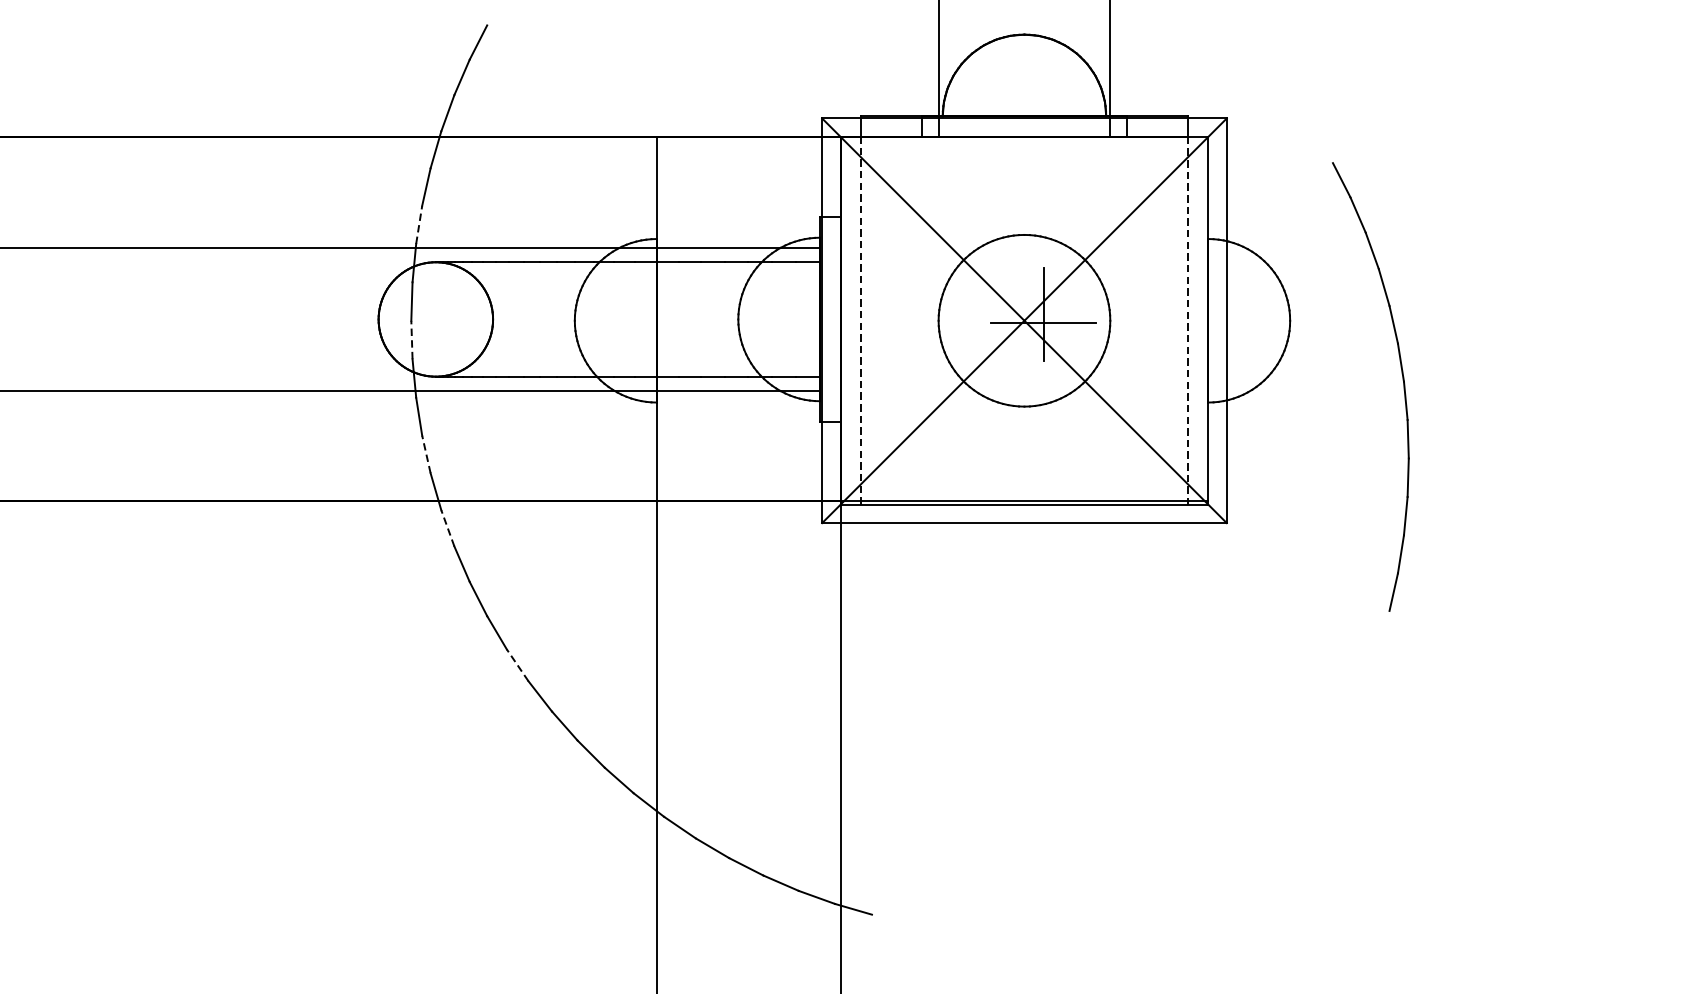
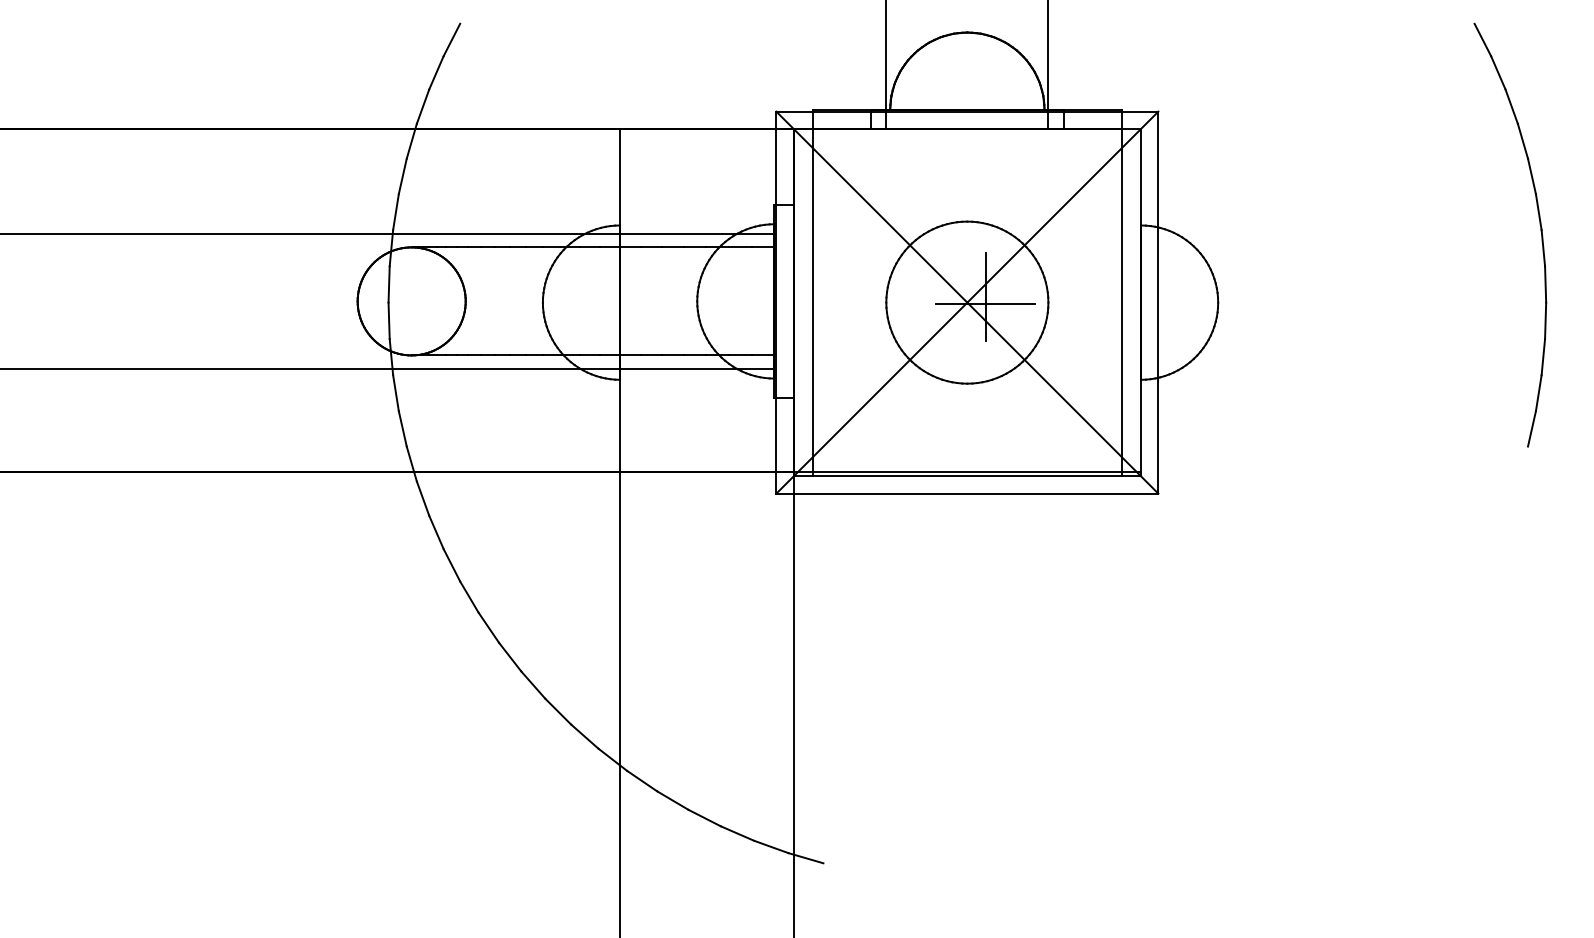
line: (419, 224) -> (396, 211), dashed -> solid
line: (861, 320) -> (813, 302), dashed -> solid
line: (1187, 320) -> (1121, 302), dashed -> solid
line: (412, 339) -> (389, 320), dashed -> solid
part: (1402, 383) -> (1540, 231), moved
line: (426, 454) -> (402, 428), dashed -> solid
line: (447, 528) -> (422, 498), dashed -> solid
line: (517, 664) -> (488, 627), dashed -> solid

